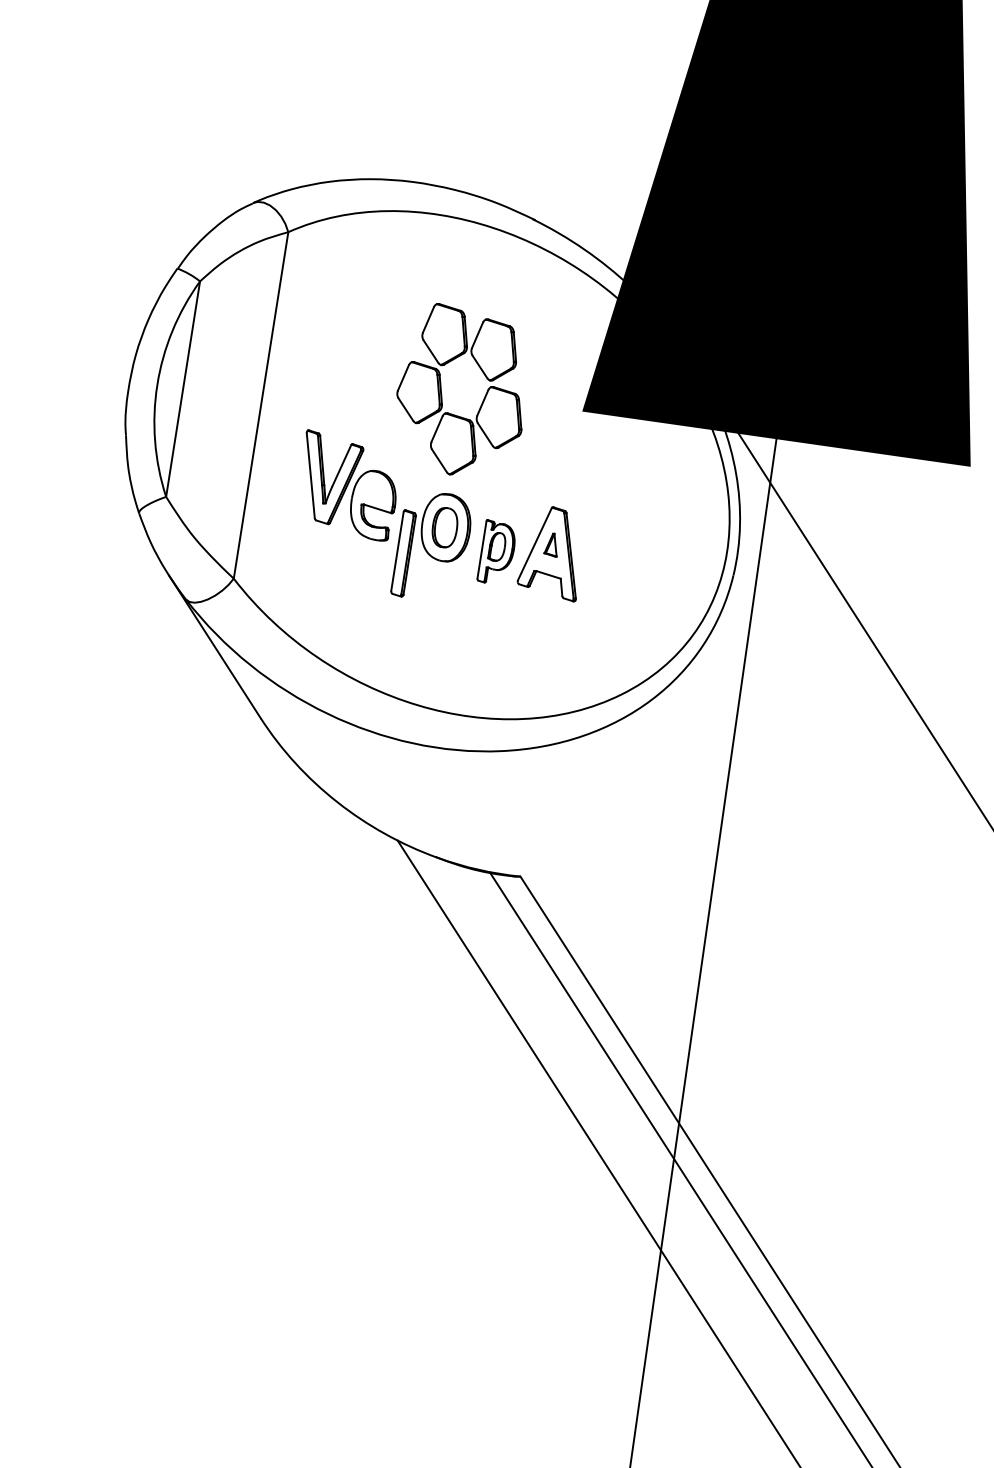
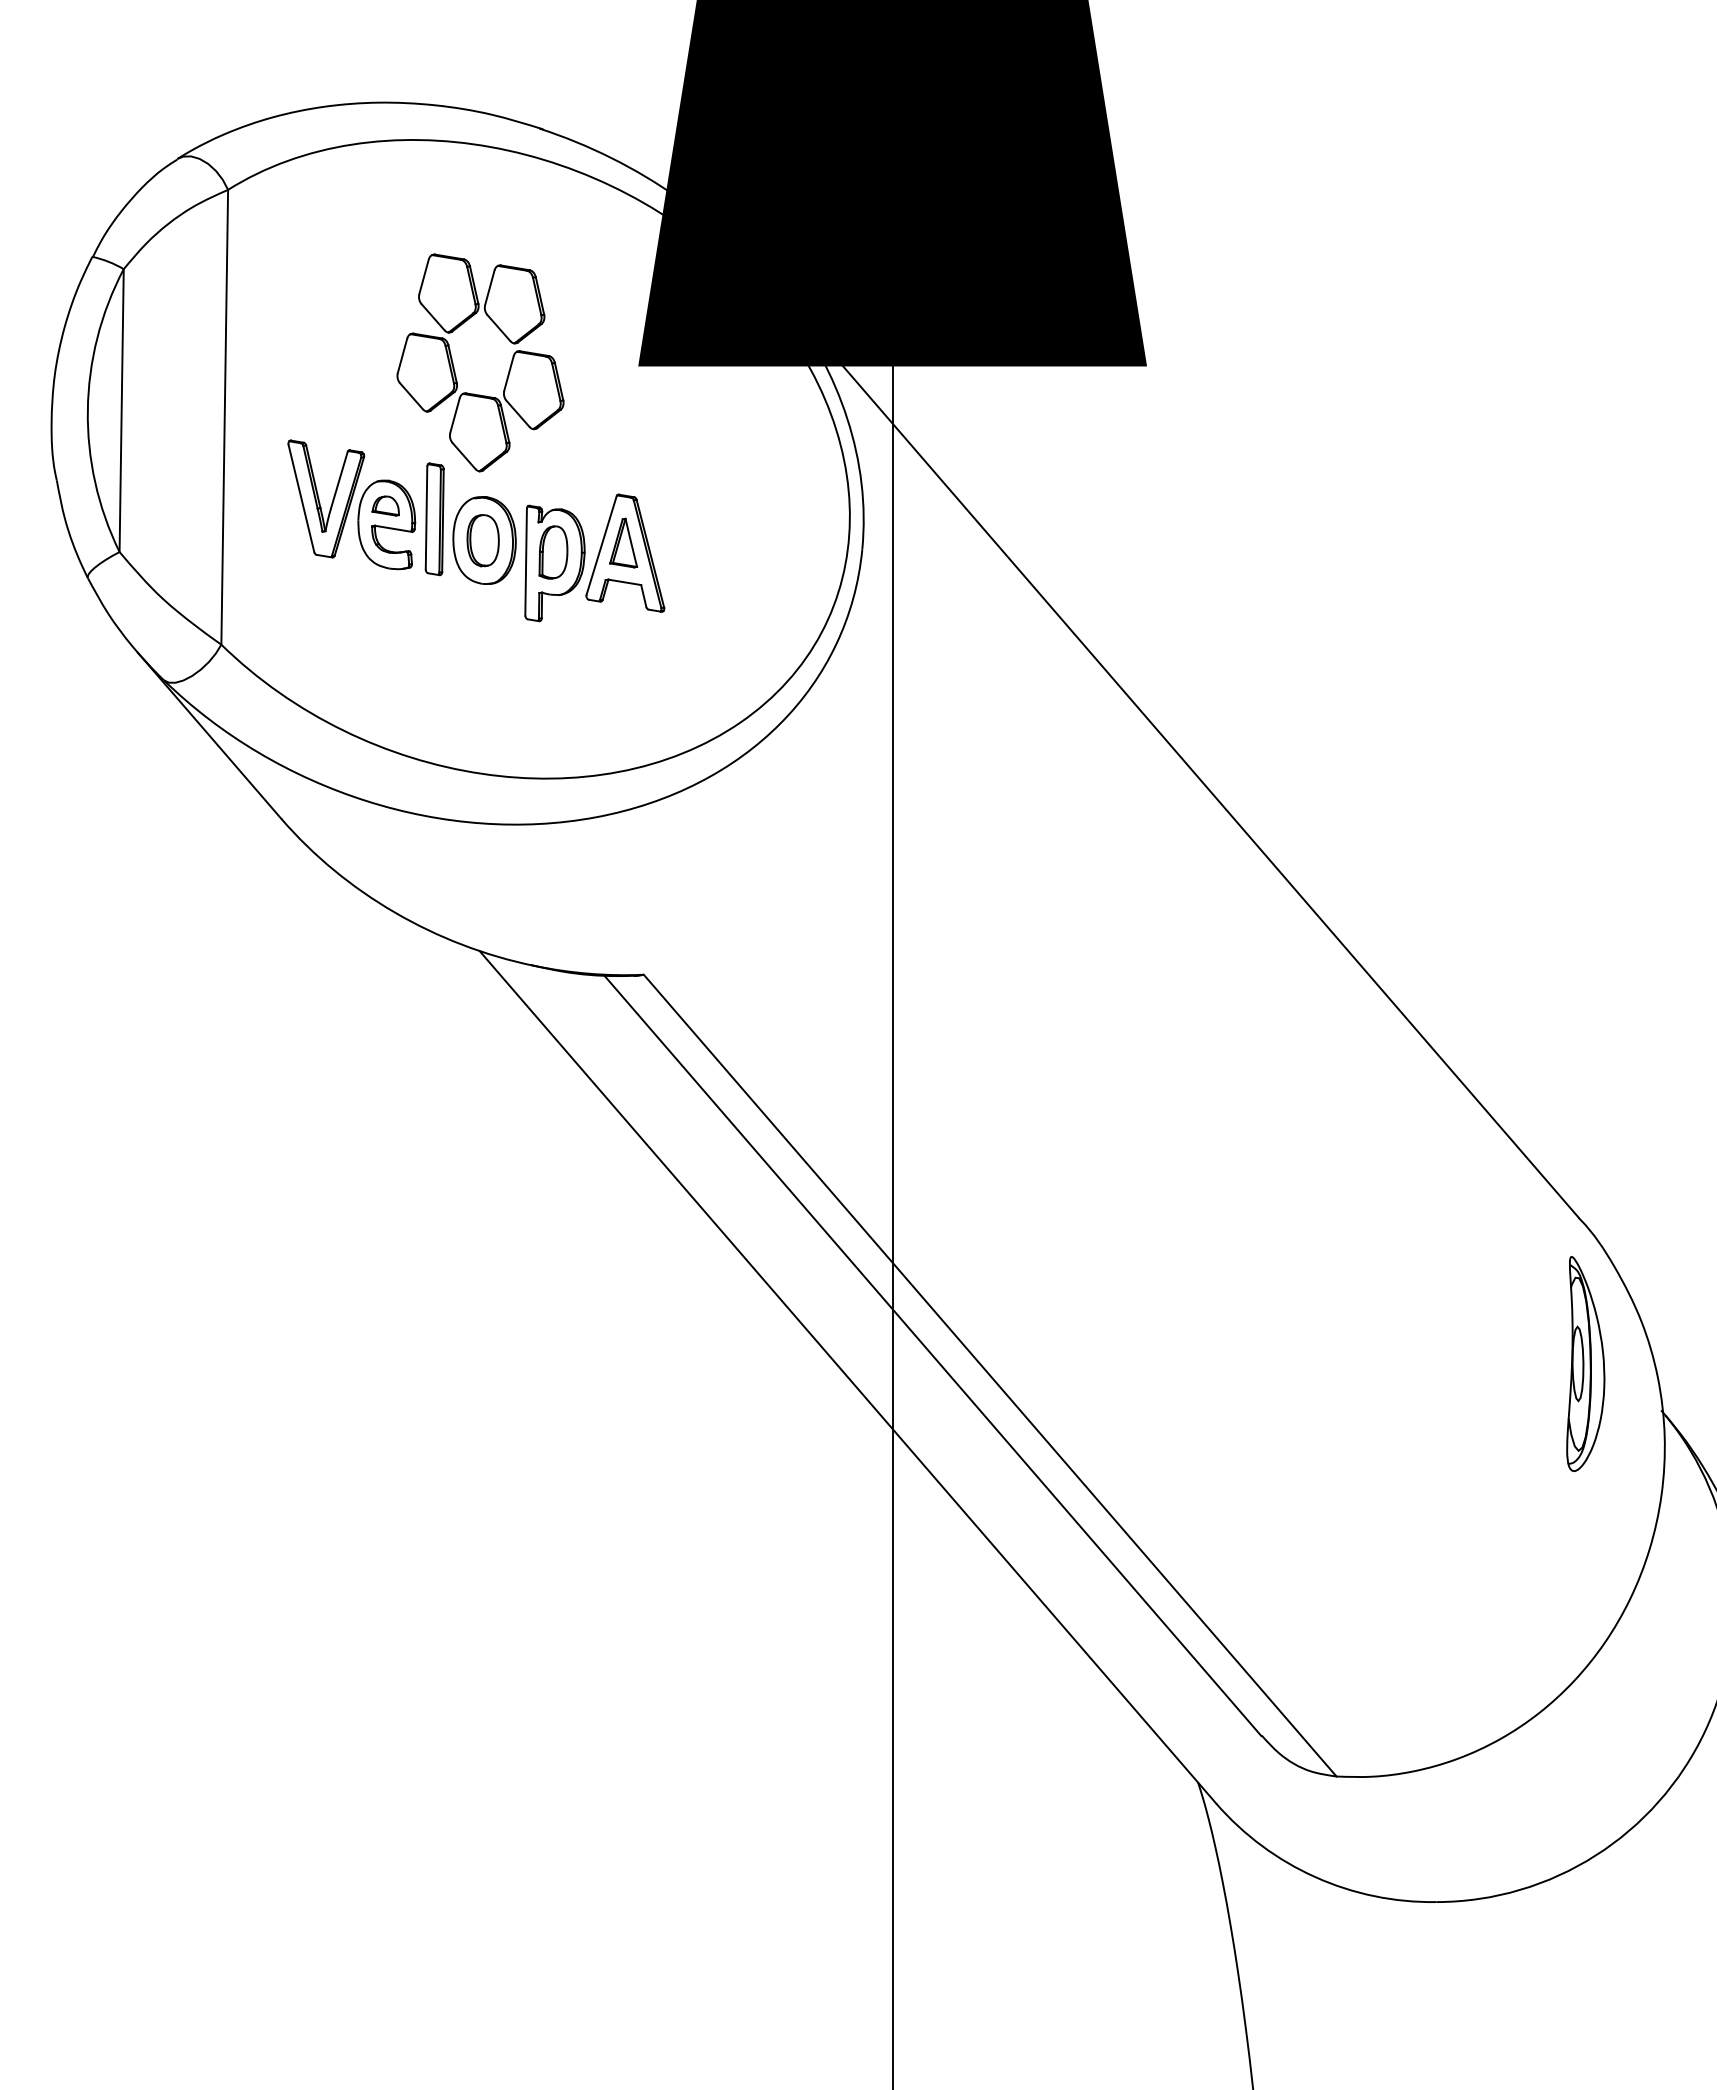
part: (374, 490) -> (385, 505), added
part: (551, 544) -> (623, 542), size x1.67
part: (496, 552) -> (554, 563), size x1.43
part: (403, 553) -> (434, 519), moved

